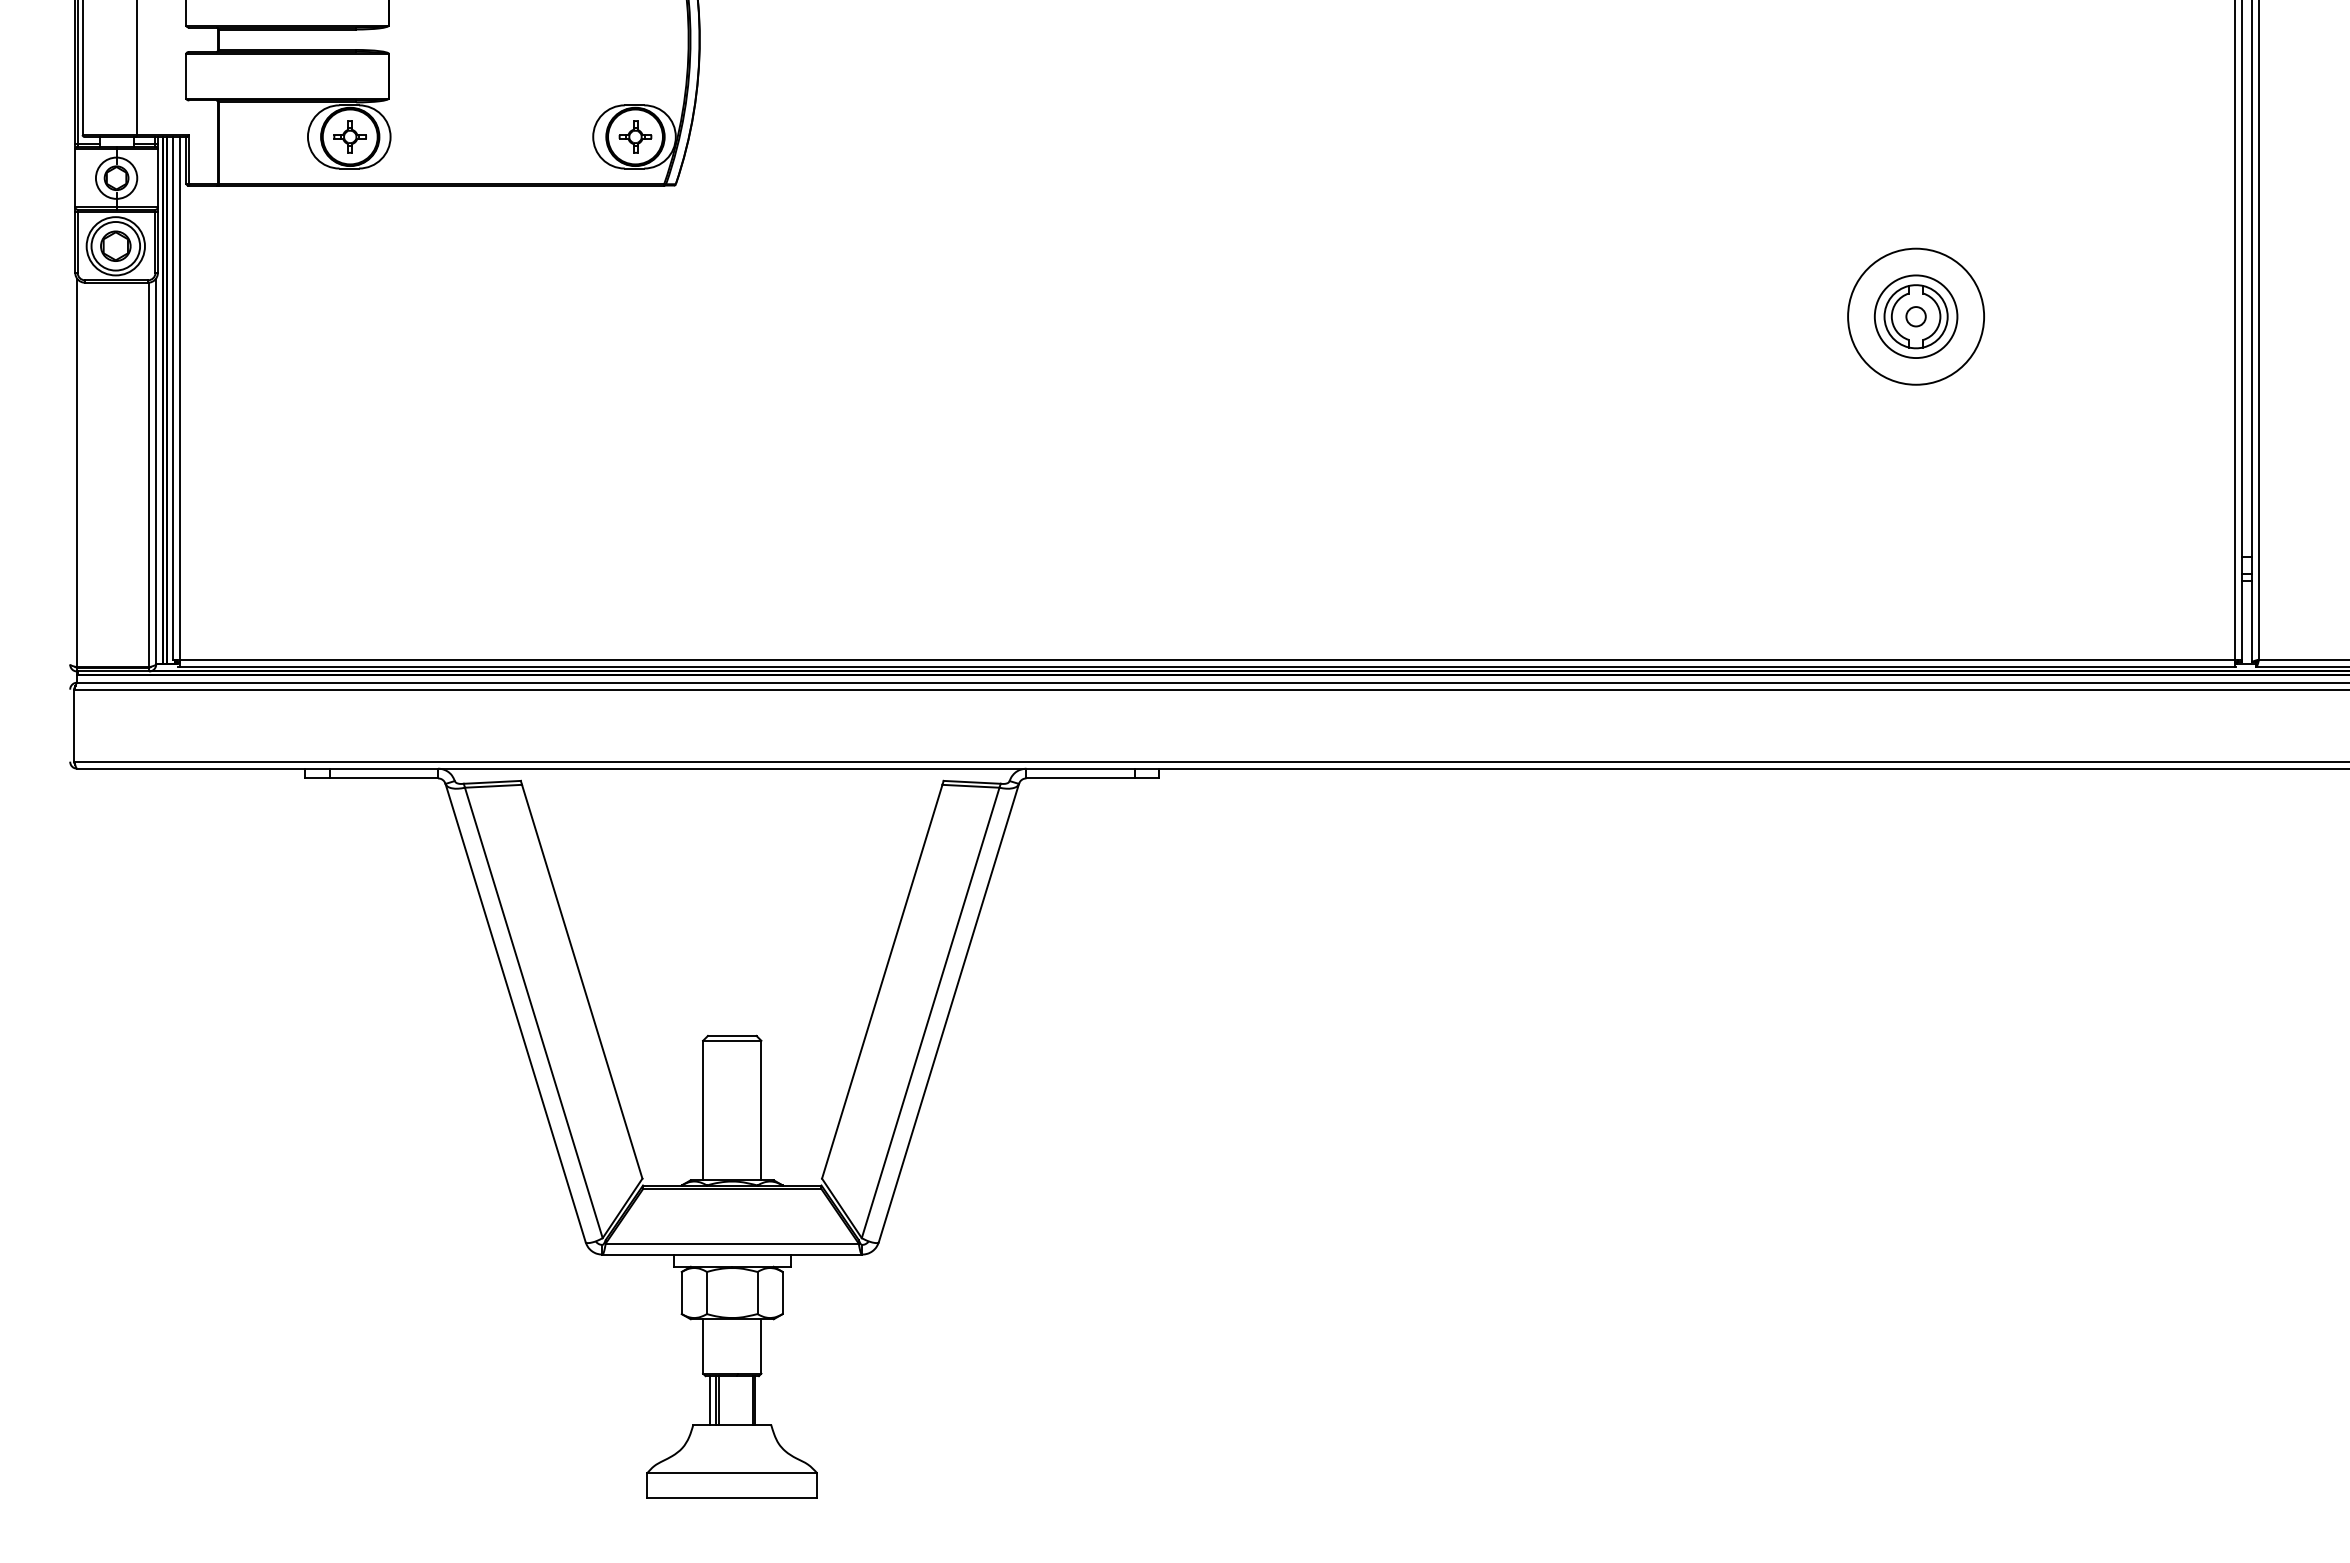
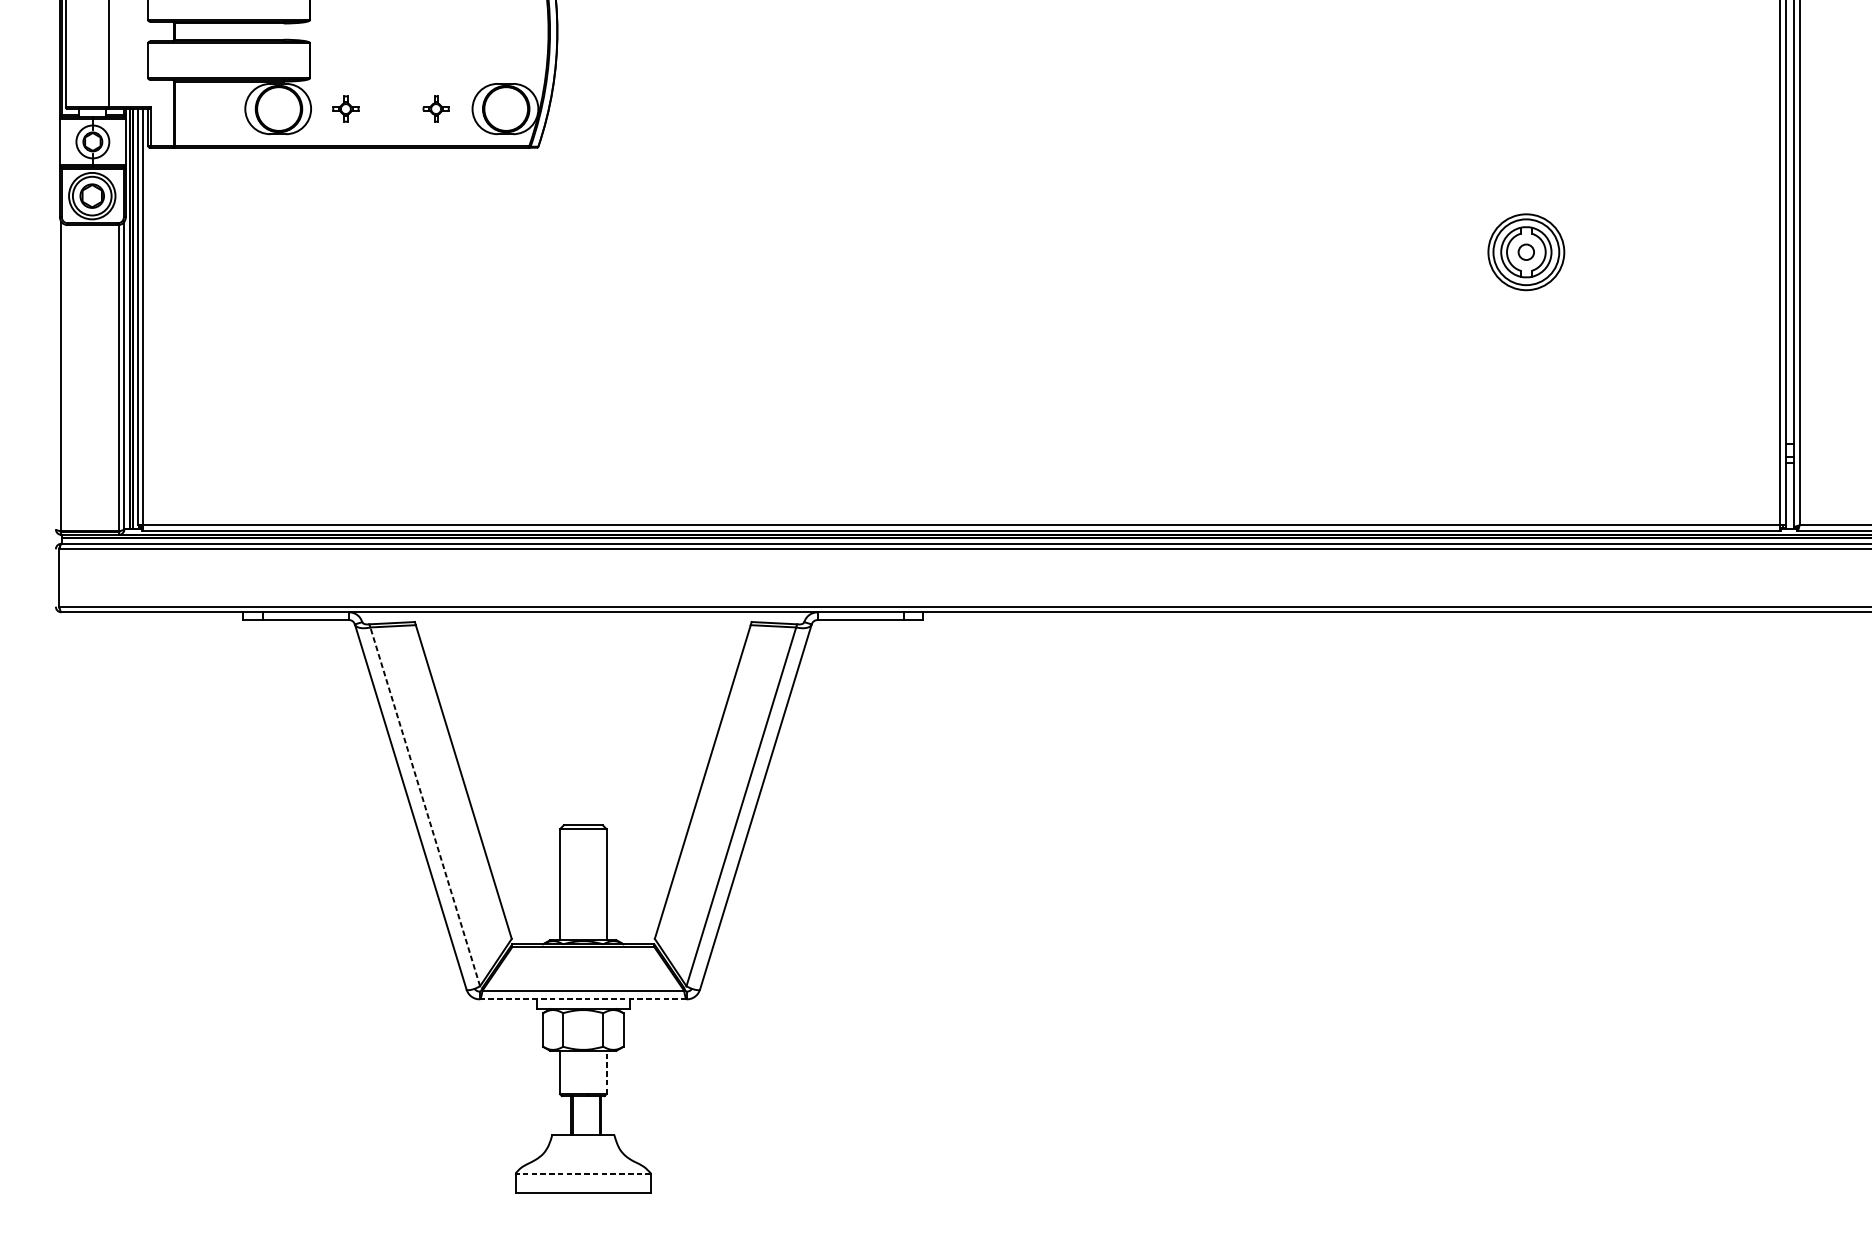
part: (349, 136) -> (345, 108), moved
part: (635, 136) -> (436, 108), moved
circle: (1916, 316) -> (1526, 252), size x0.7
line: (533, 1012) -> (424, 806), solid -> dashed
line: (732, 1254) -> (583, 999), solid -> dashed
line: (761, 1345) -> (606, 1071), solid -> dashed
line: (709, 1400) -> (565, 1115), removed
line: (731, 1473) -> (582, 1173), solid -> dashed

